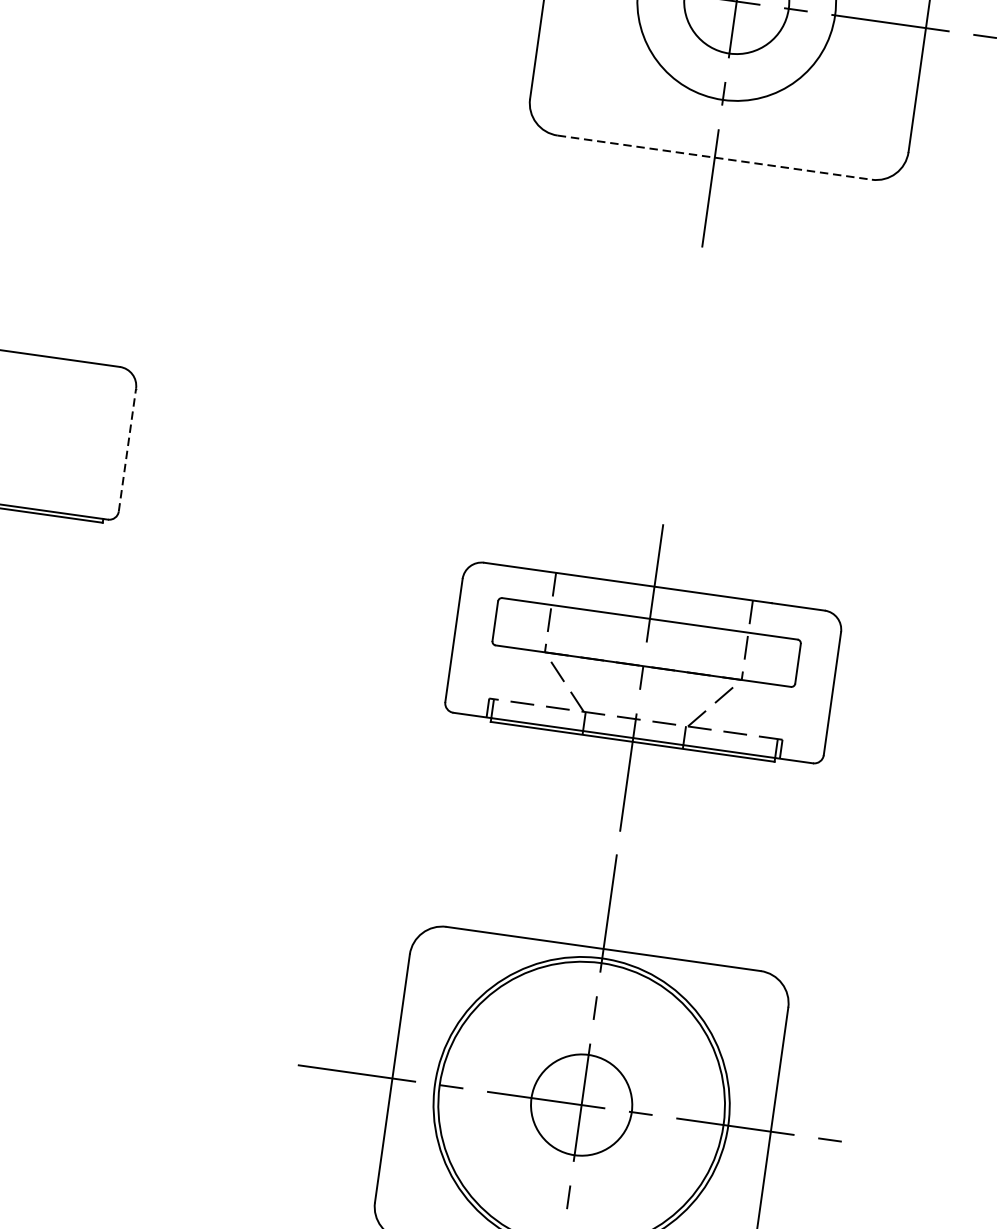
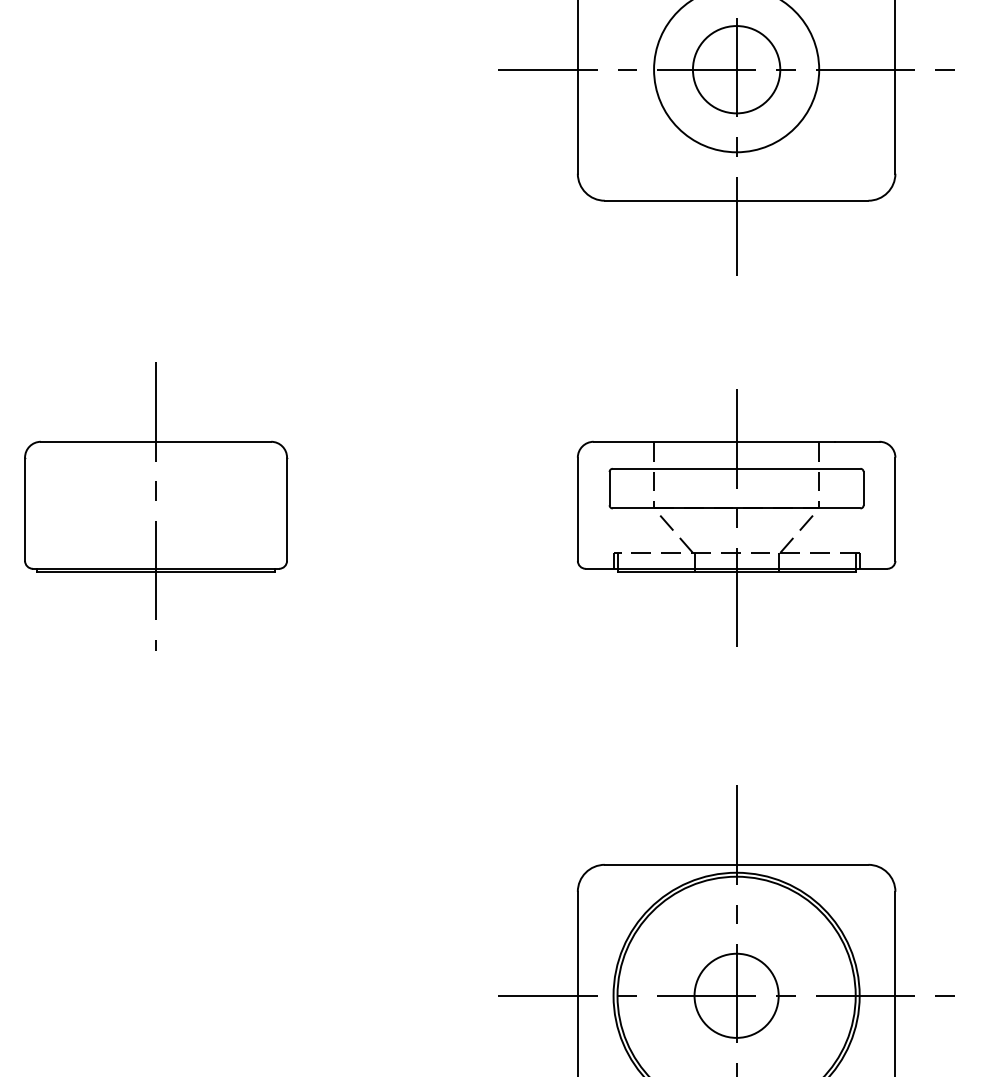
line: (714, 157) -> (736, 200), dashed -> solid
line: (127, 450) -> (287, 509), dashed -> solid
part: (641, 676) -> (736, 517), moved

